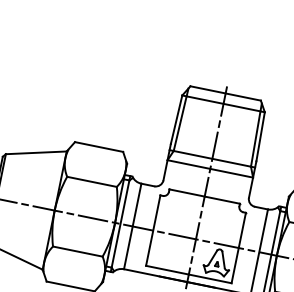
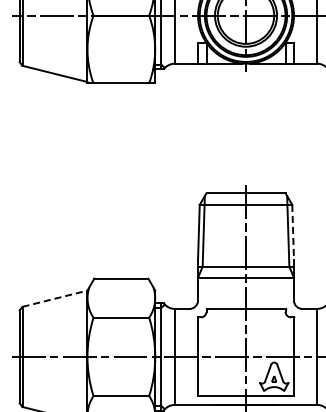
line: (260, 137) -> (293, 232), solid -> dashed
line: (36, 152) -> (55, 298), solid -> dashed

